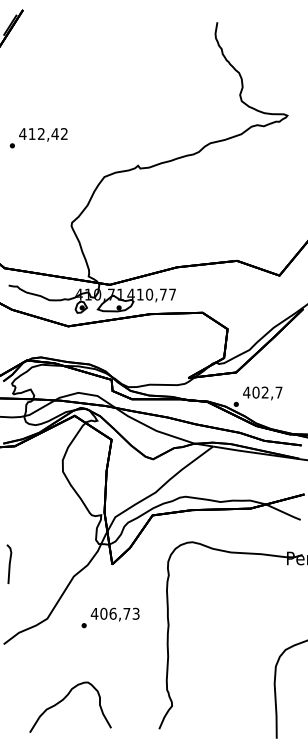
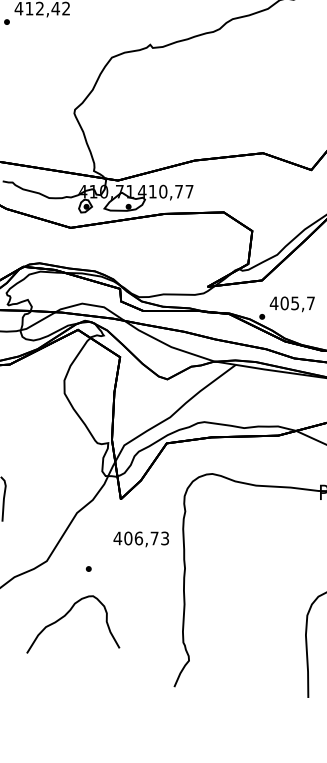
text: (264, 392) -> (294, 303), 402,7 -> 405,7
text: (114, 614) -> (140, 539), moved
curve: (64, 699) -> (66, 615), moved

